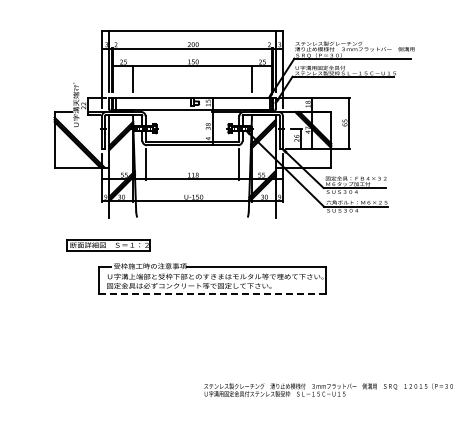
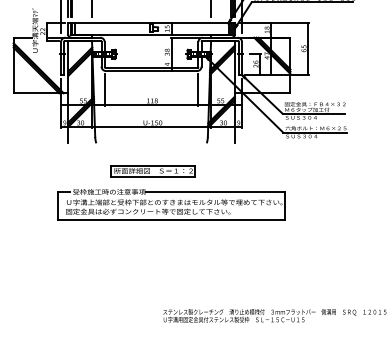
part: (108, 245) -> (152, 171), moved
line: (212, 294) -> (171, 220), dashed -> solid

